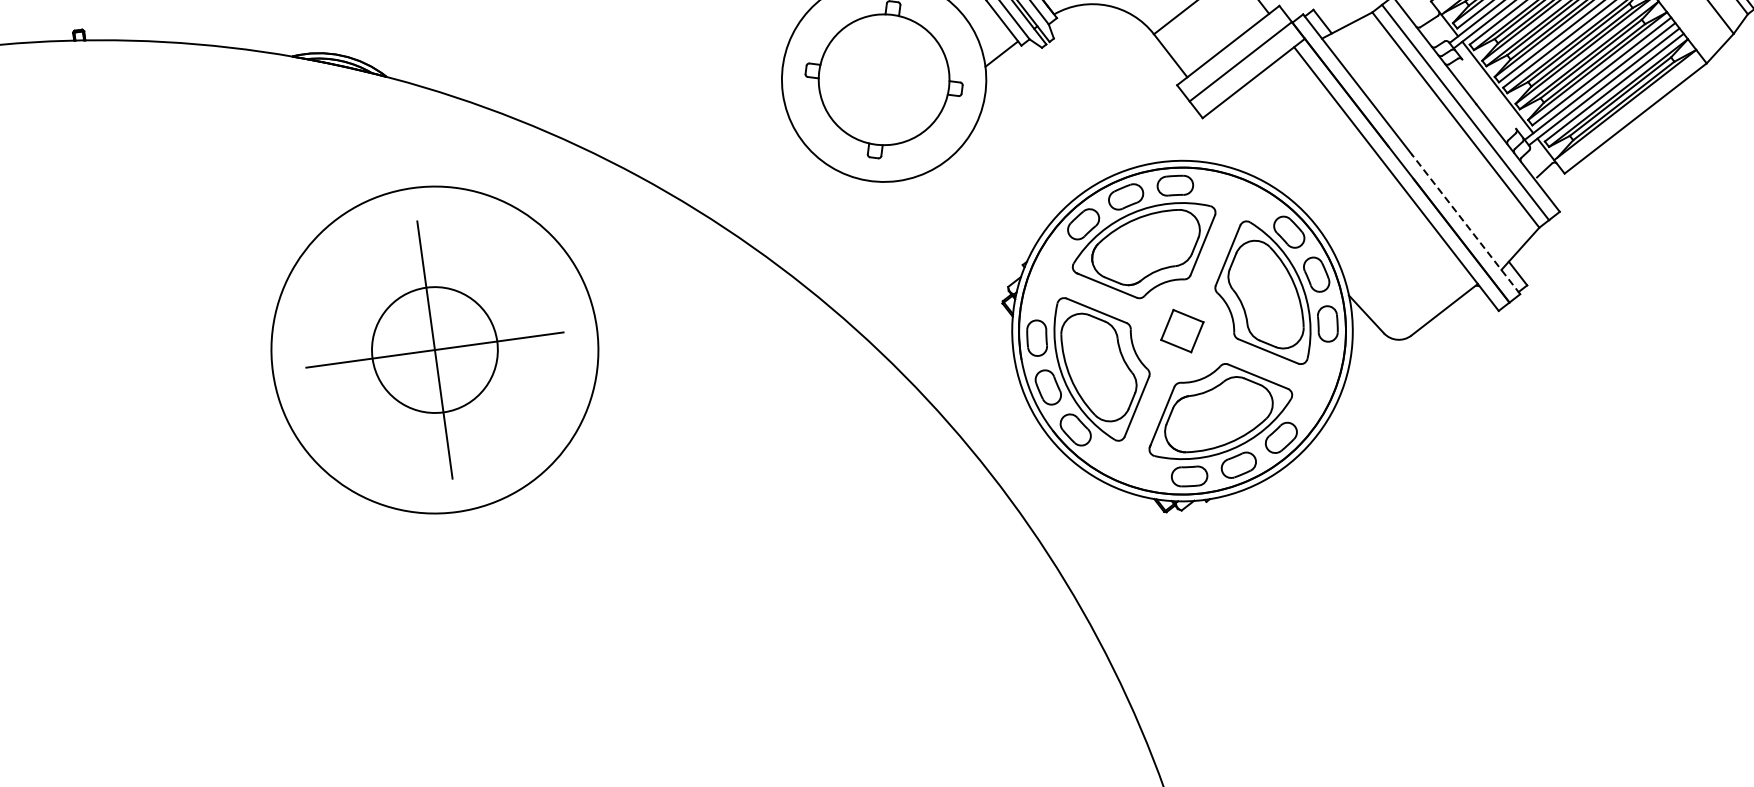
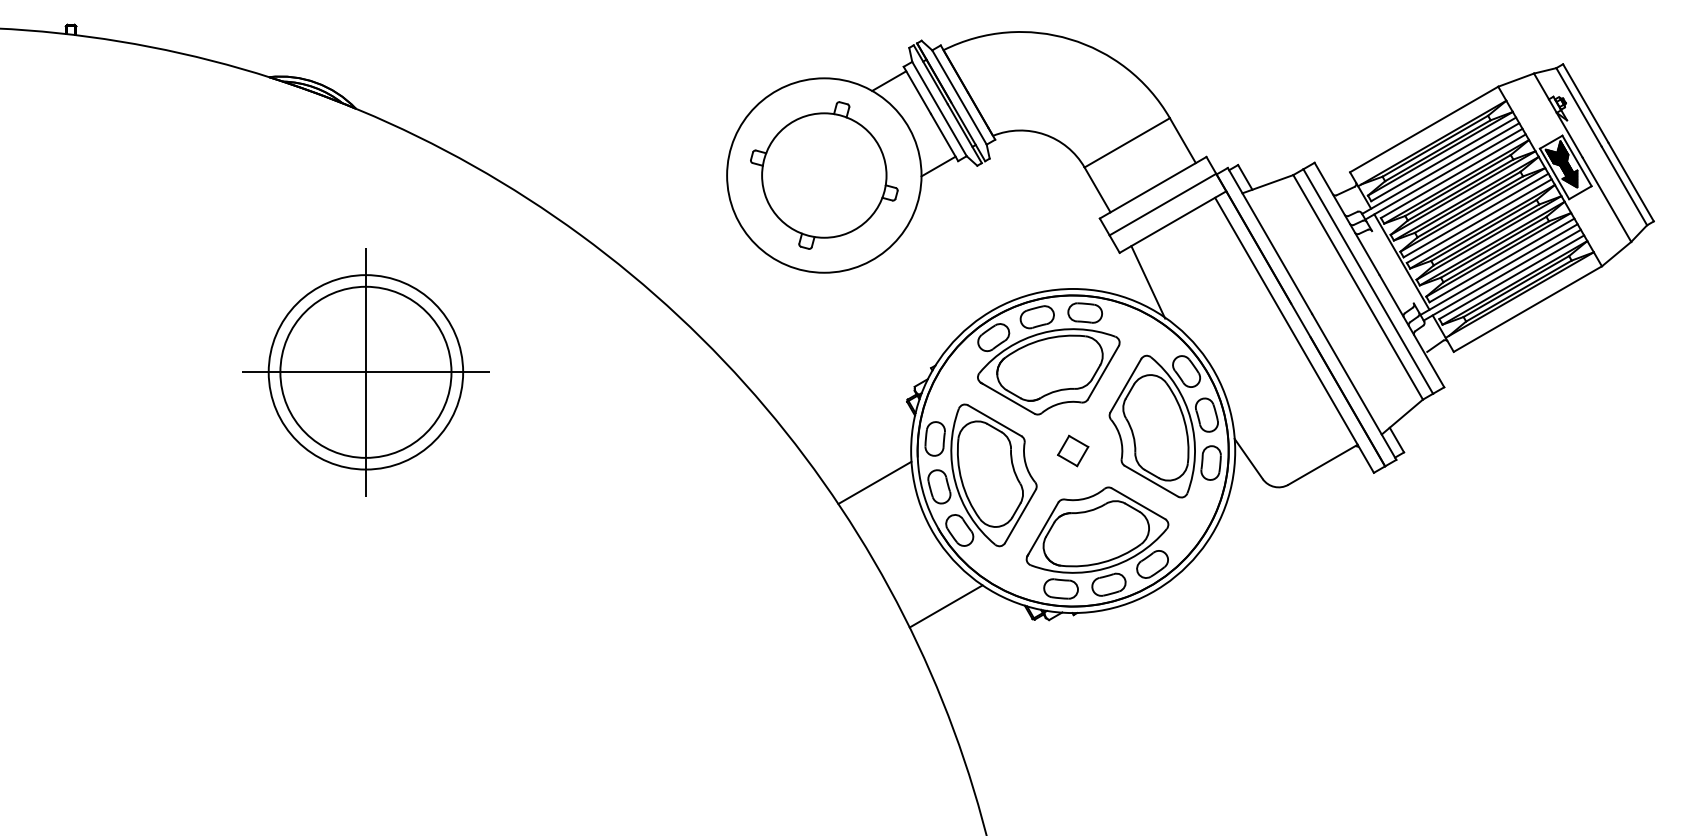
line: (1236, 144) -> (1148, 282), added
line: (1465, 223) -> (1353, 386), dashed -> solid
part: (1182, 330) -> (1073, 450), size x0.71
circle: (434, 349) -> (365, 371), size x1.43
circle: (434, 350) -> (365, 372), size x0.62
line: (980, 392) -> (874, 482), added
line: (1071, 511) -> (945, 606), added

